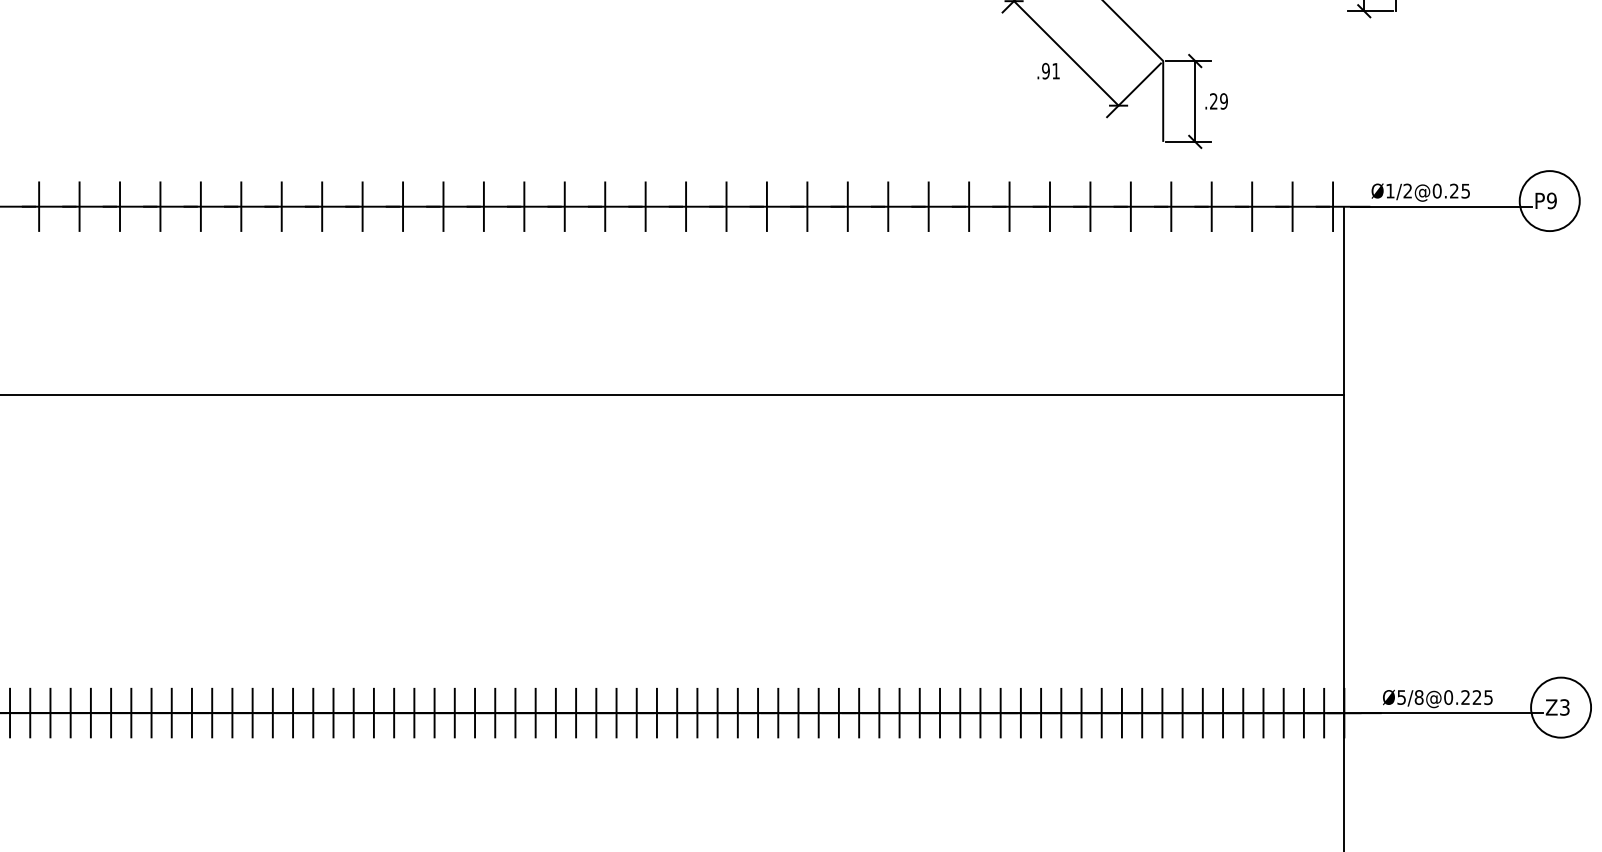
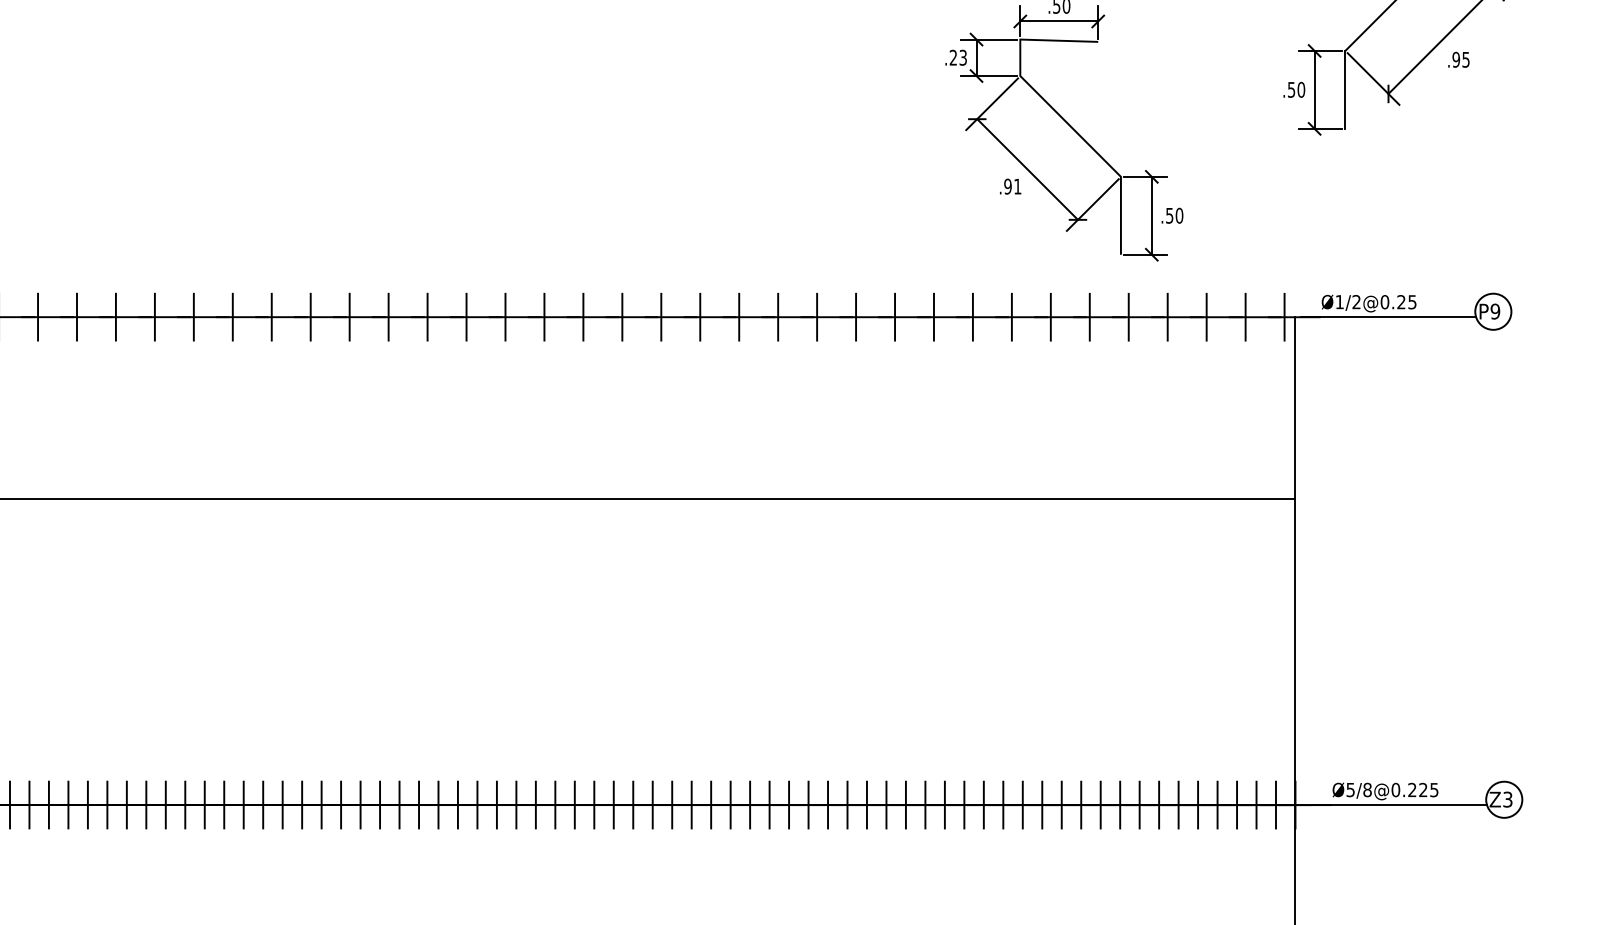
text: (1218, 101) -> (1174, 215), .29 -> .50
circle: (1549, 200) -> (1493, 311), size x0.62
circle: (1561, 707) -> (1504, 799), size x0.62

